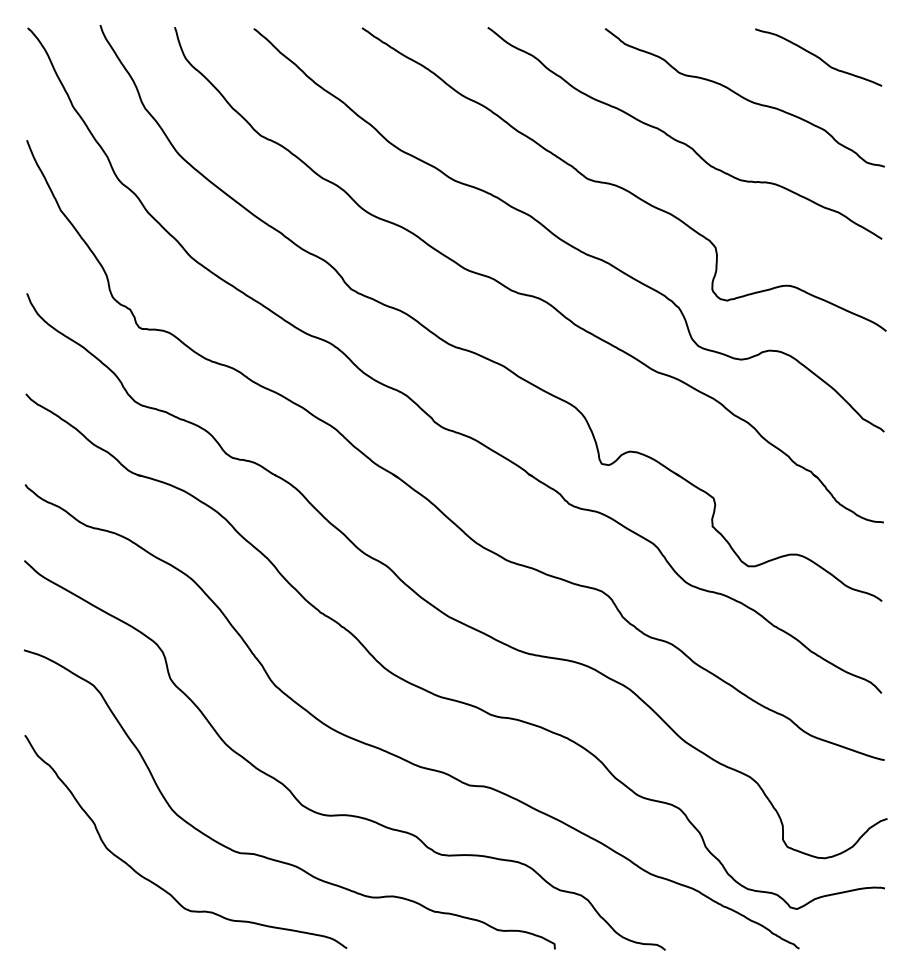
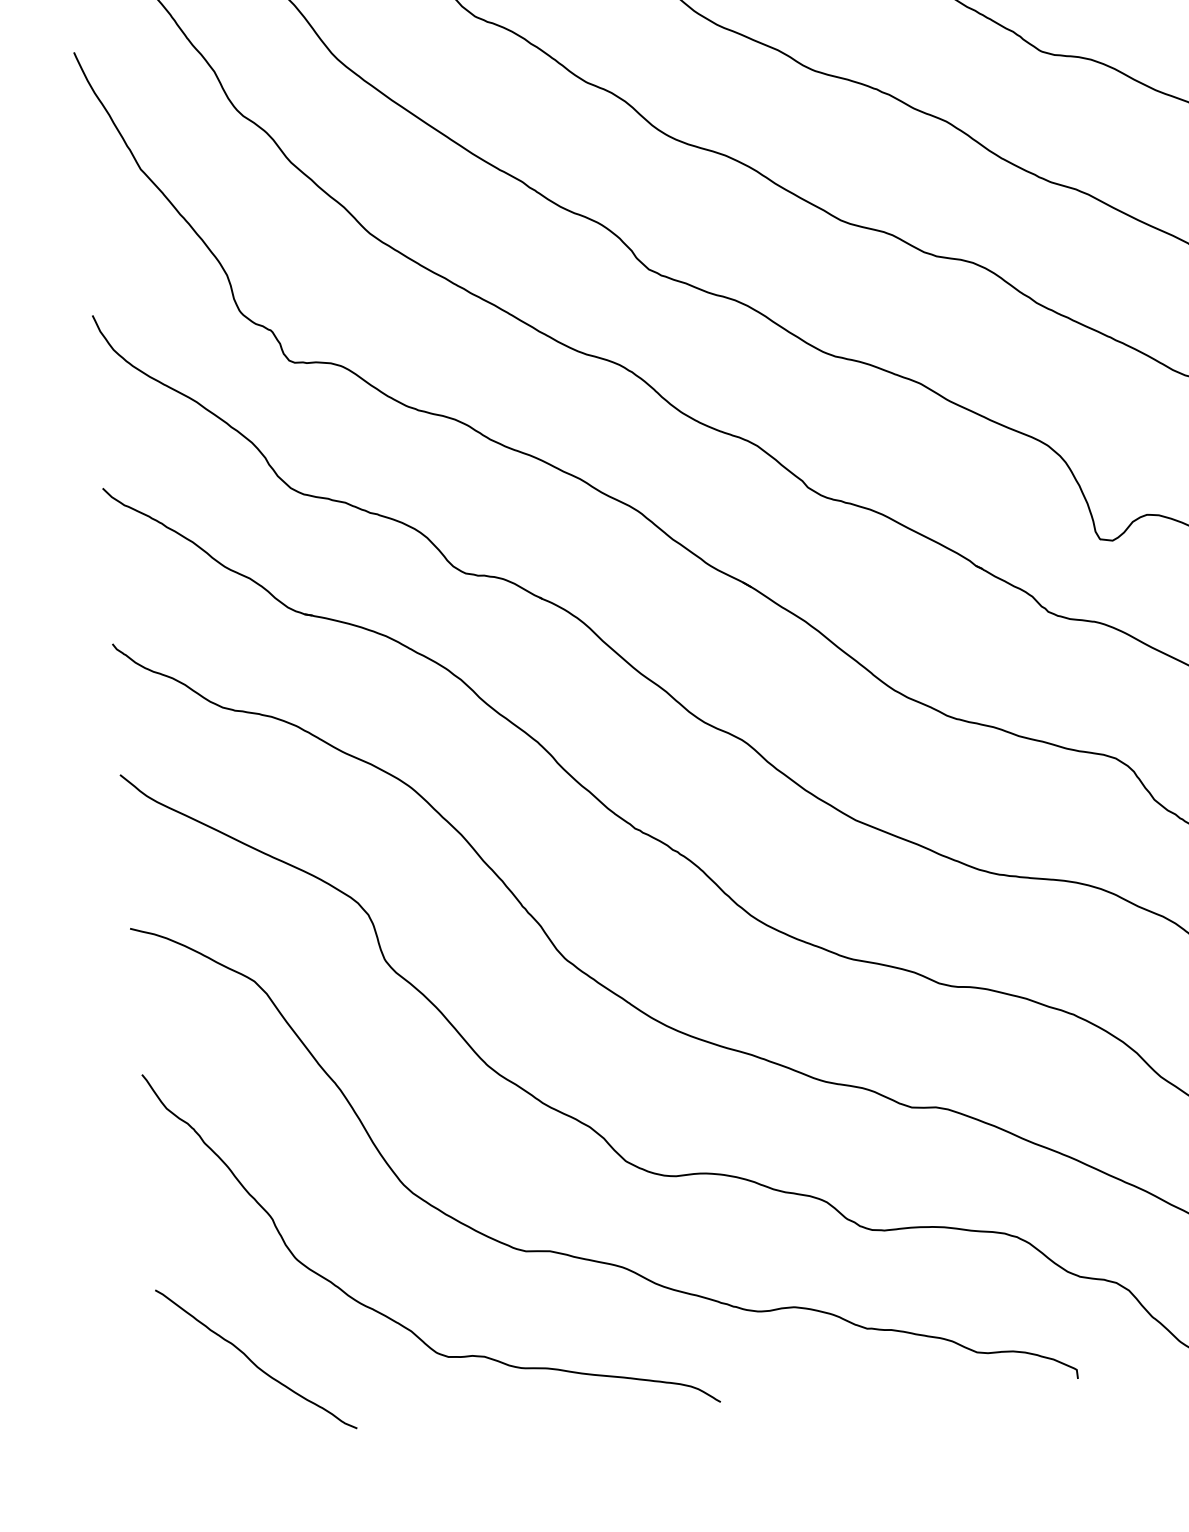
curve: (77, 905) -> (252, 1360), added

